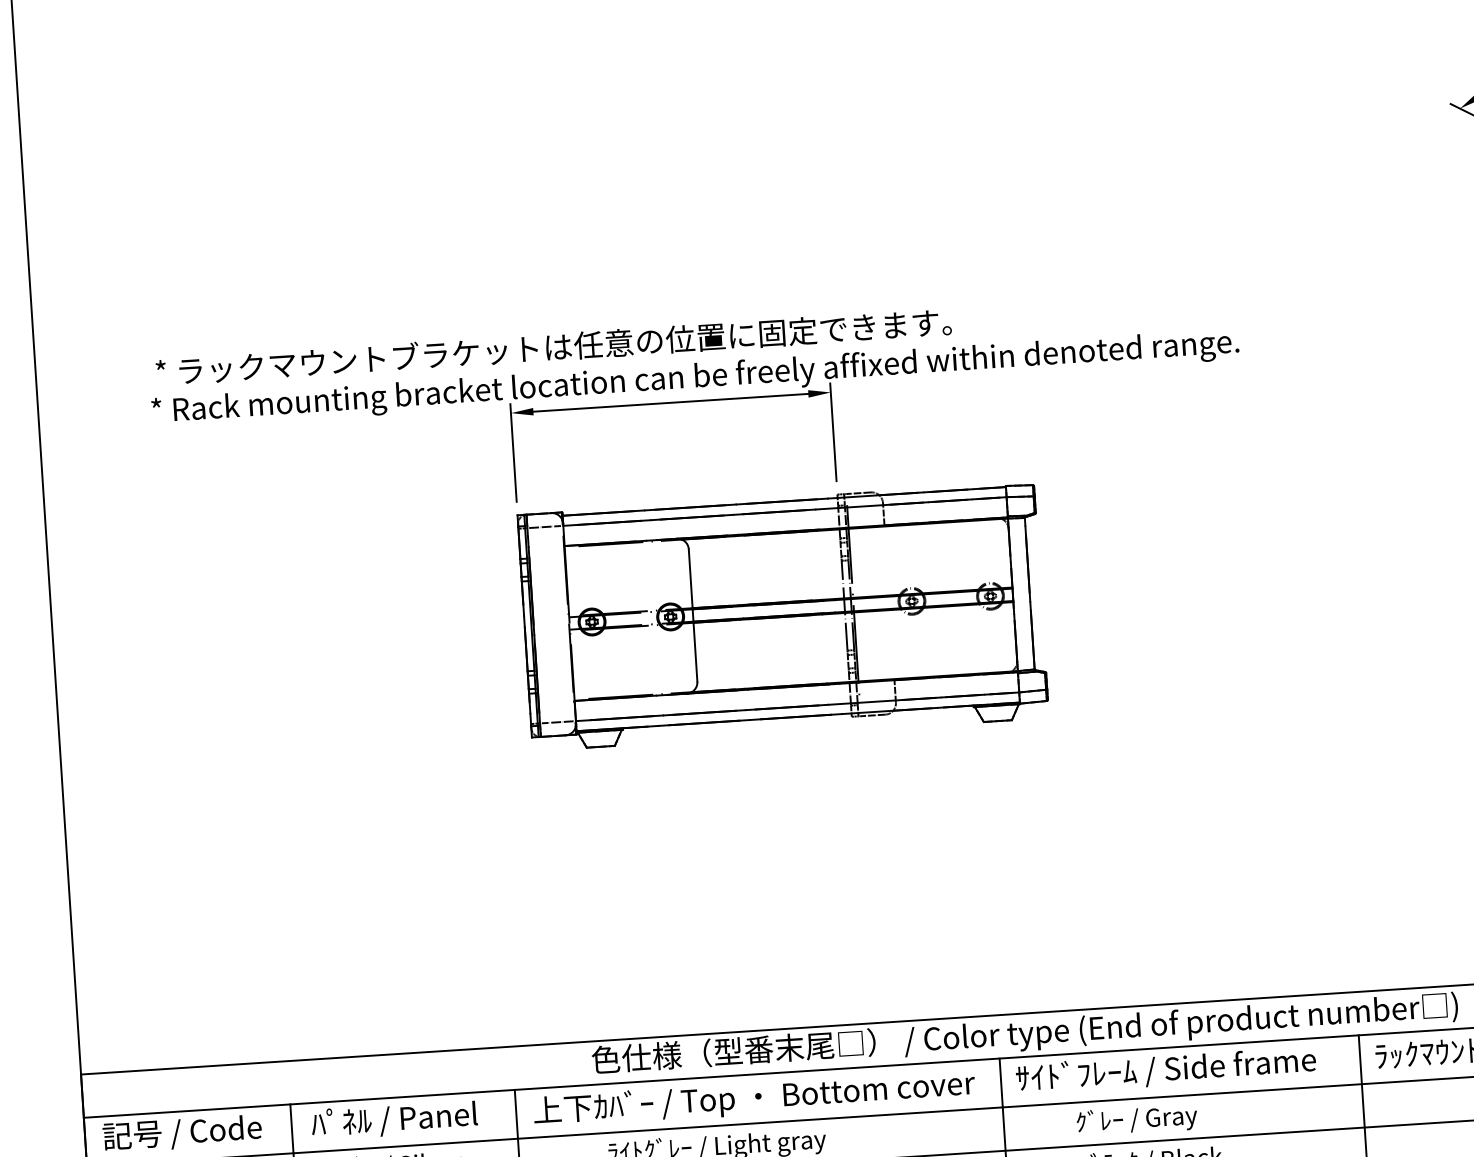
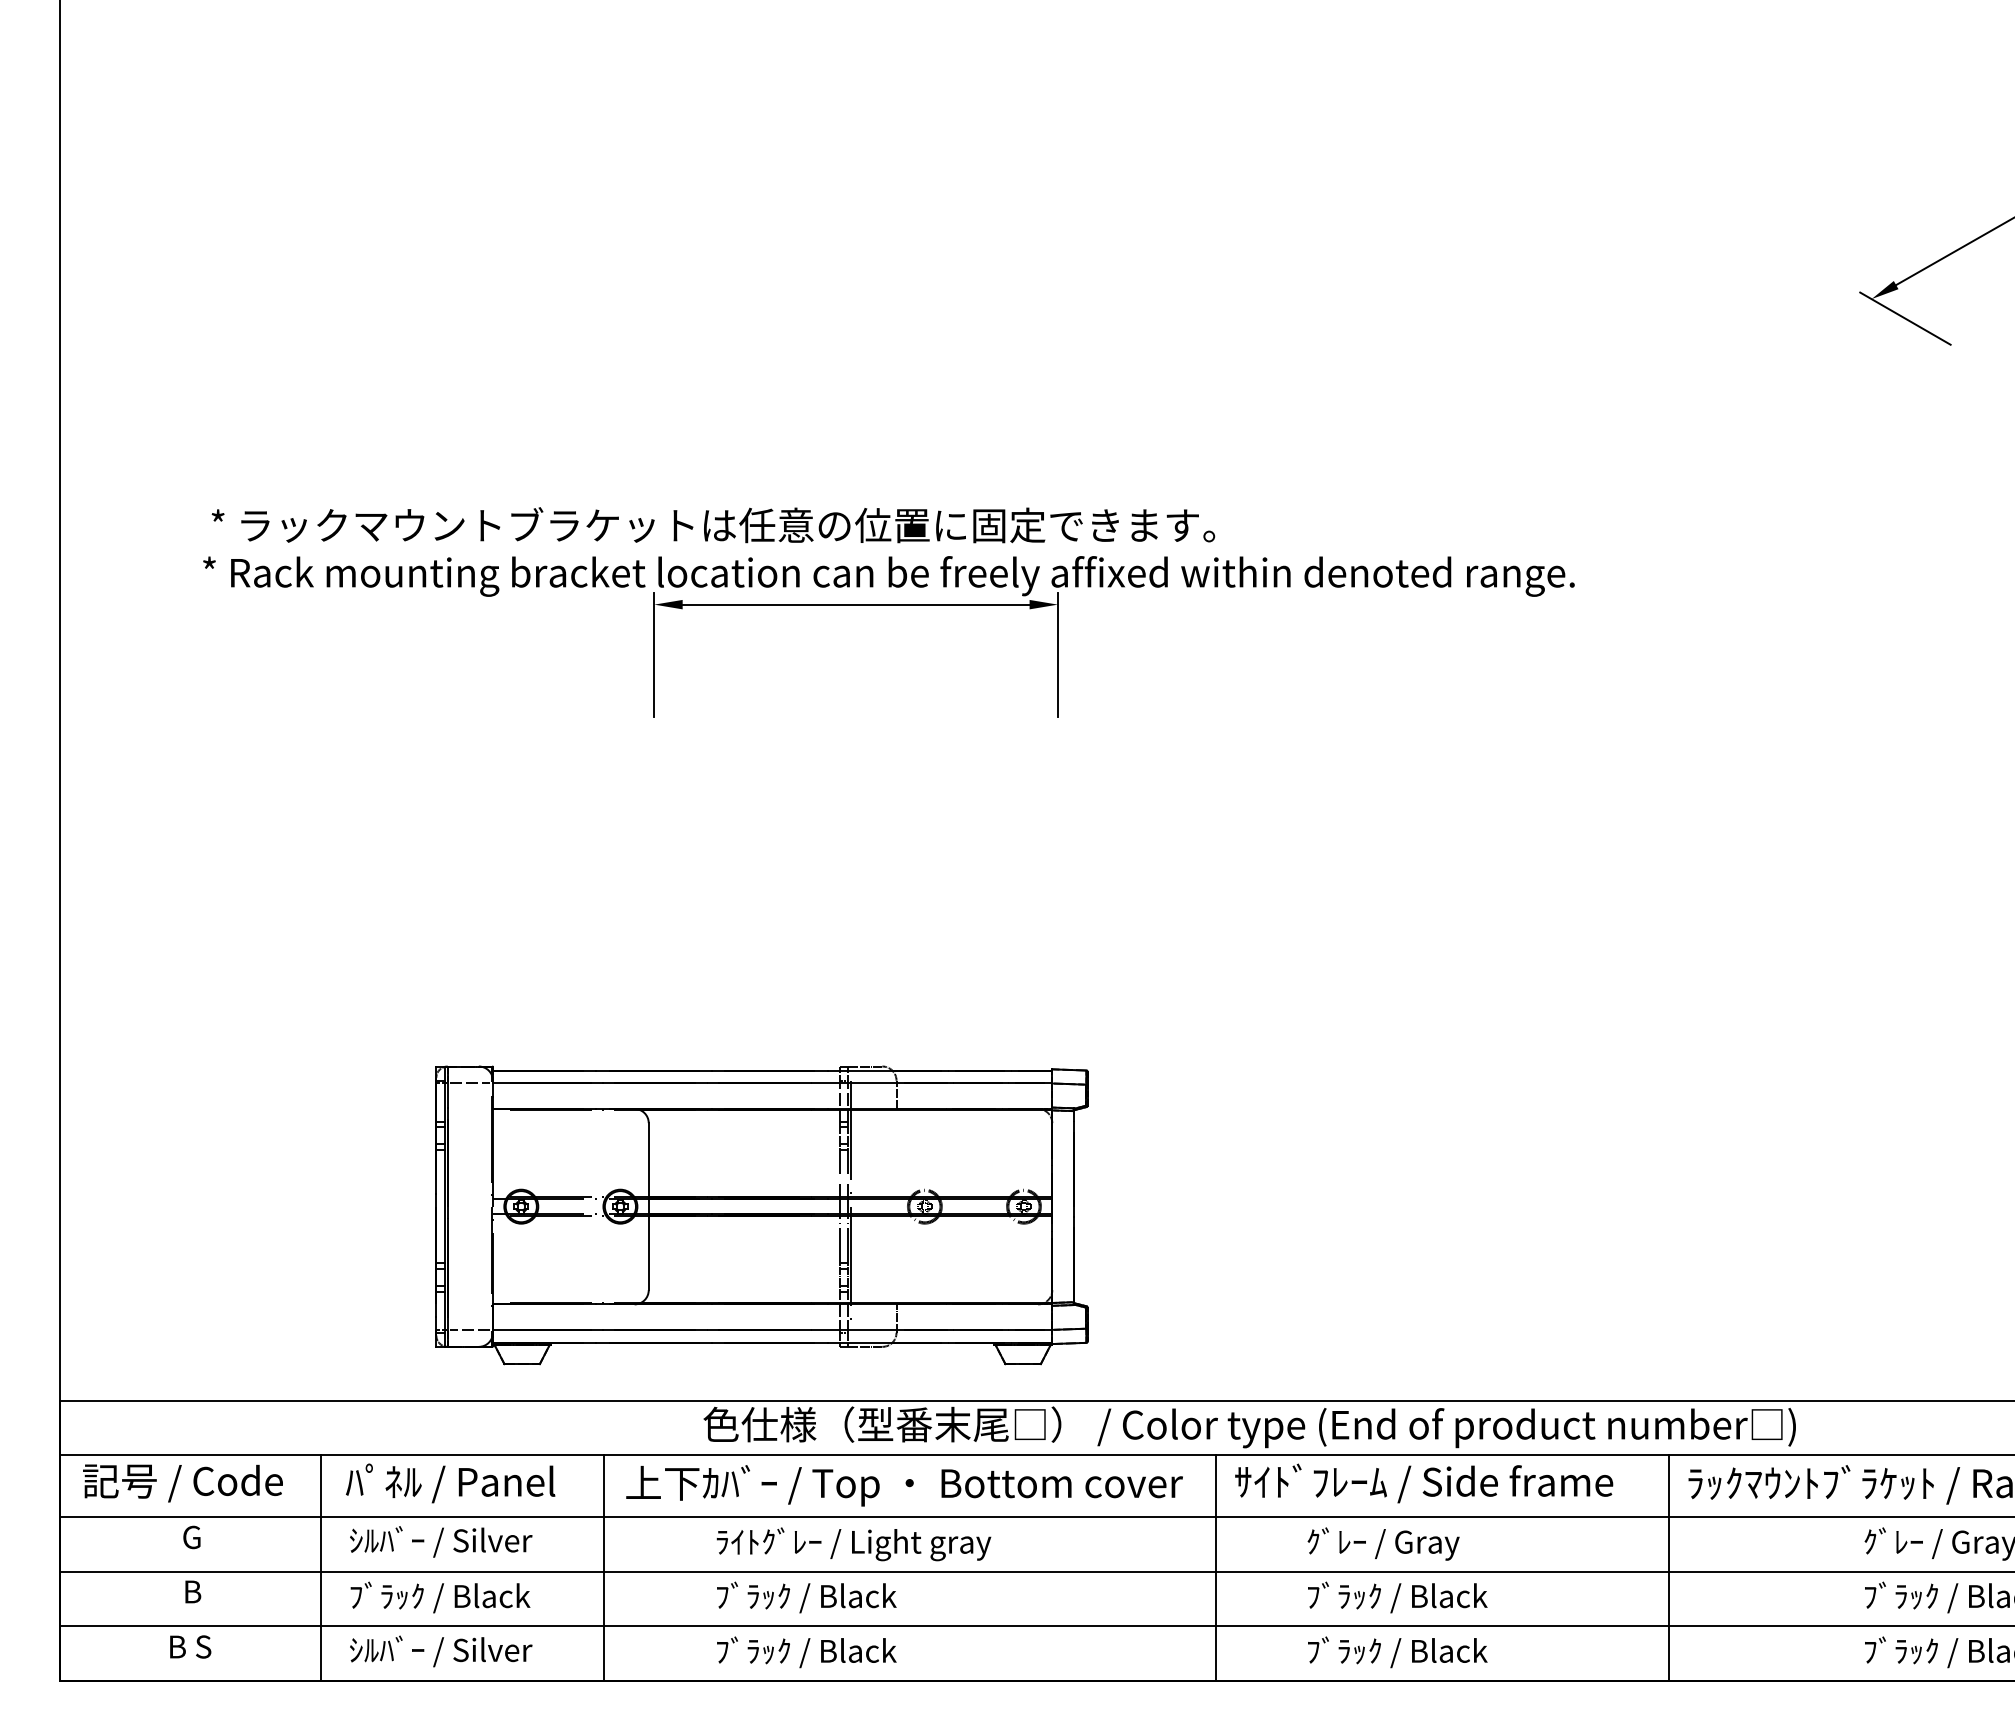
part: (782, 616) -> (761, 1215), moved

